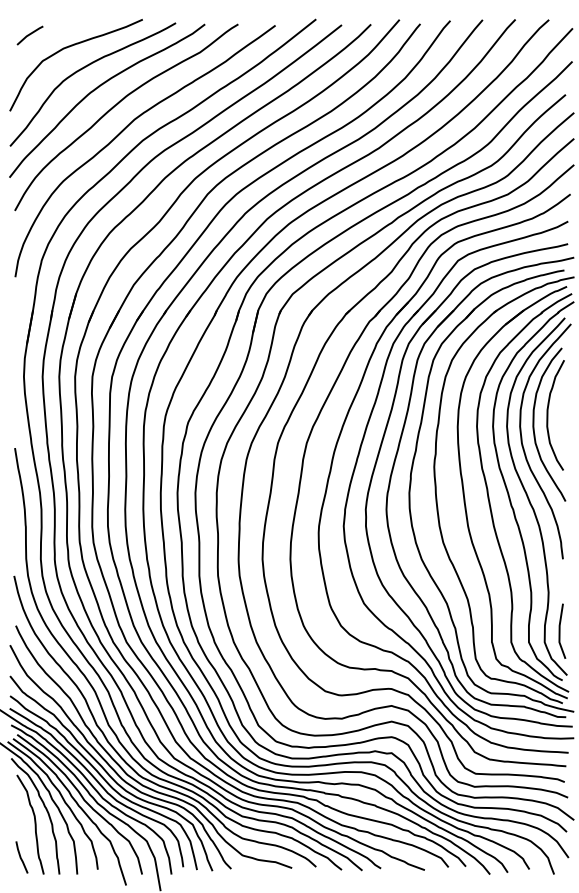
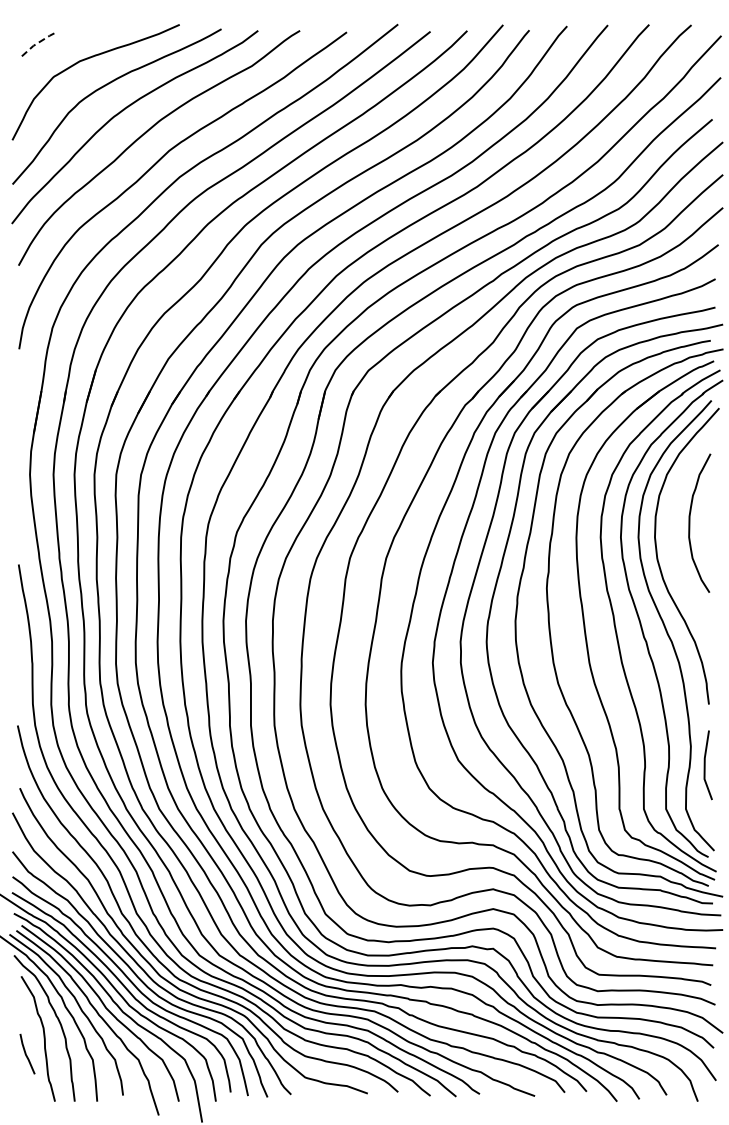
line: (29, 34) -> (36, 43), solid -> dashed
curve: (534, 424) -> (672, 534), removed
line: (560, 631) -> (705, 765), moved
line: (21, 856) -> (26, 1053), moved

